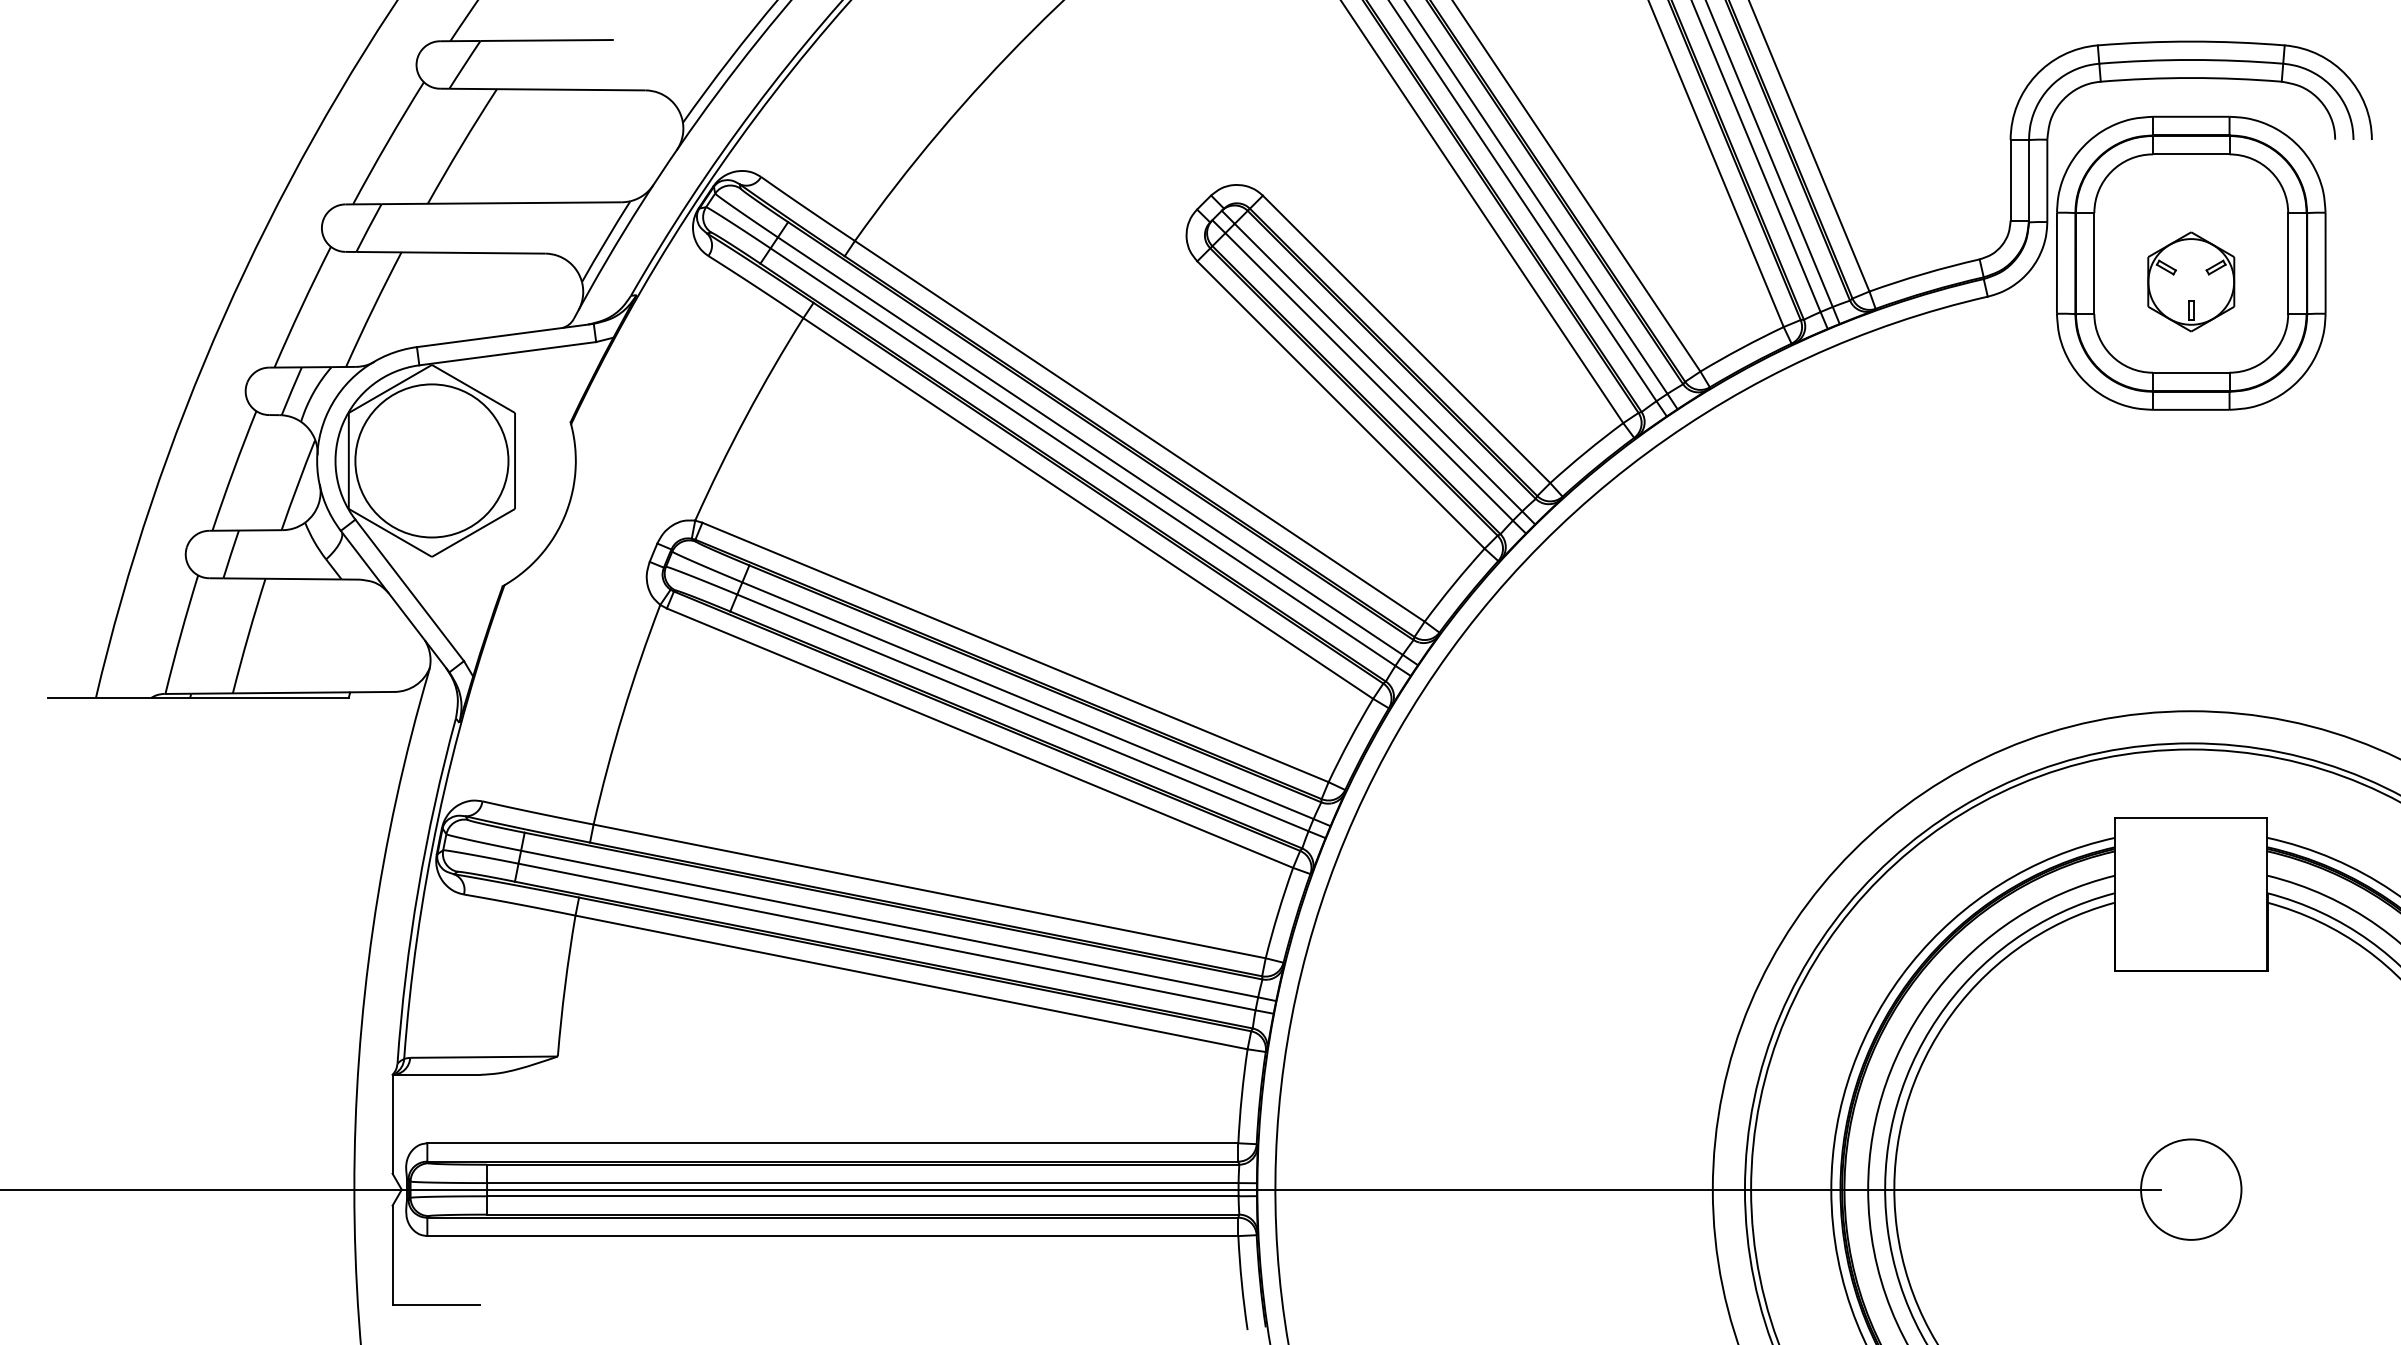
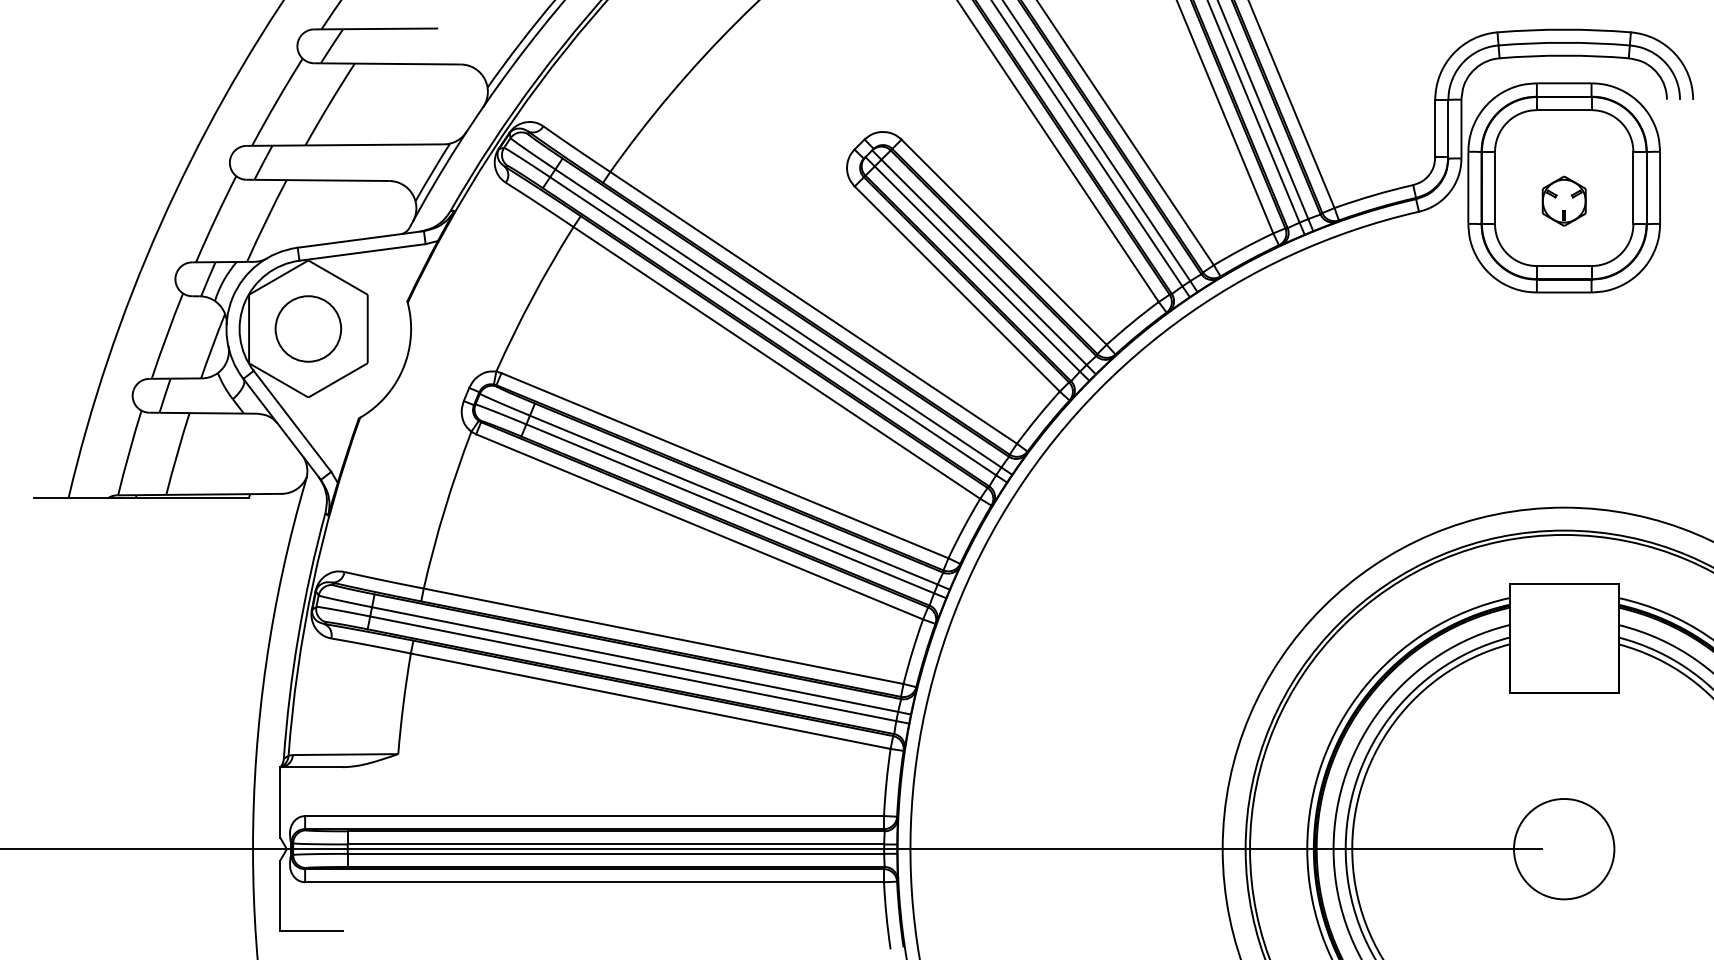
part: (2191, 281) -> (1564, 200), size x0.7
circle: (431, 460) -> (308, 328), size x0.6
circle: (2191, 1189) -> (1564, 849), size x1.4

